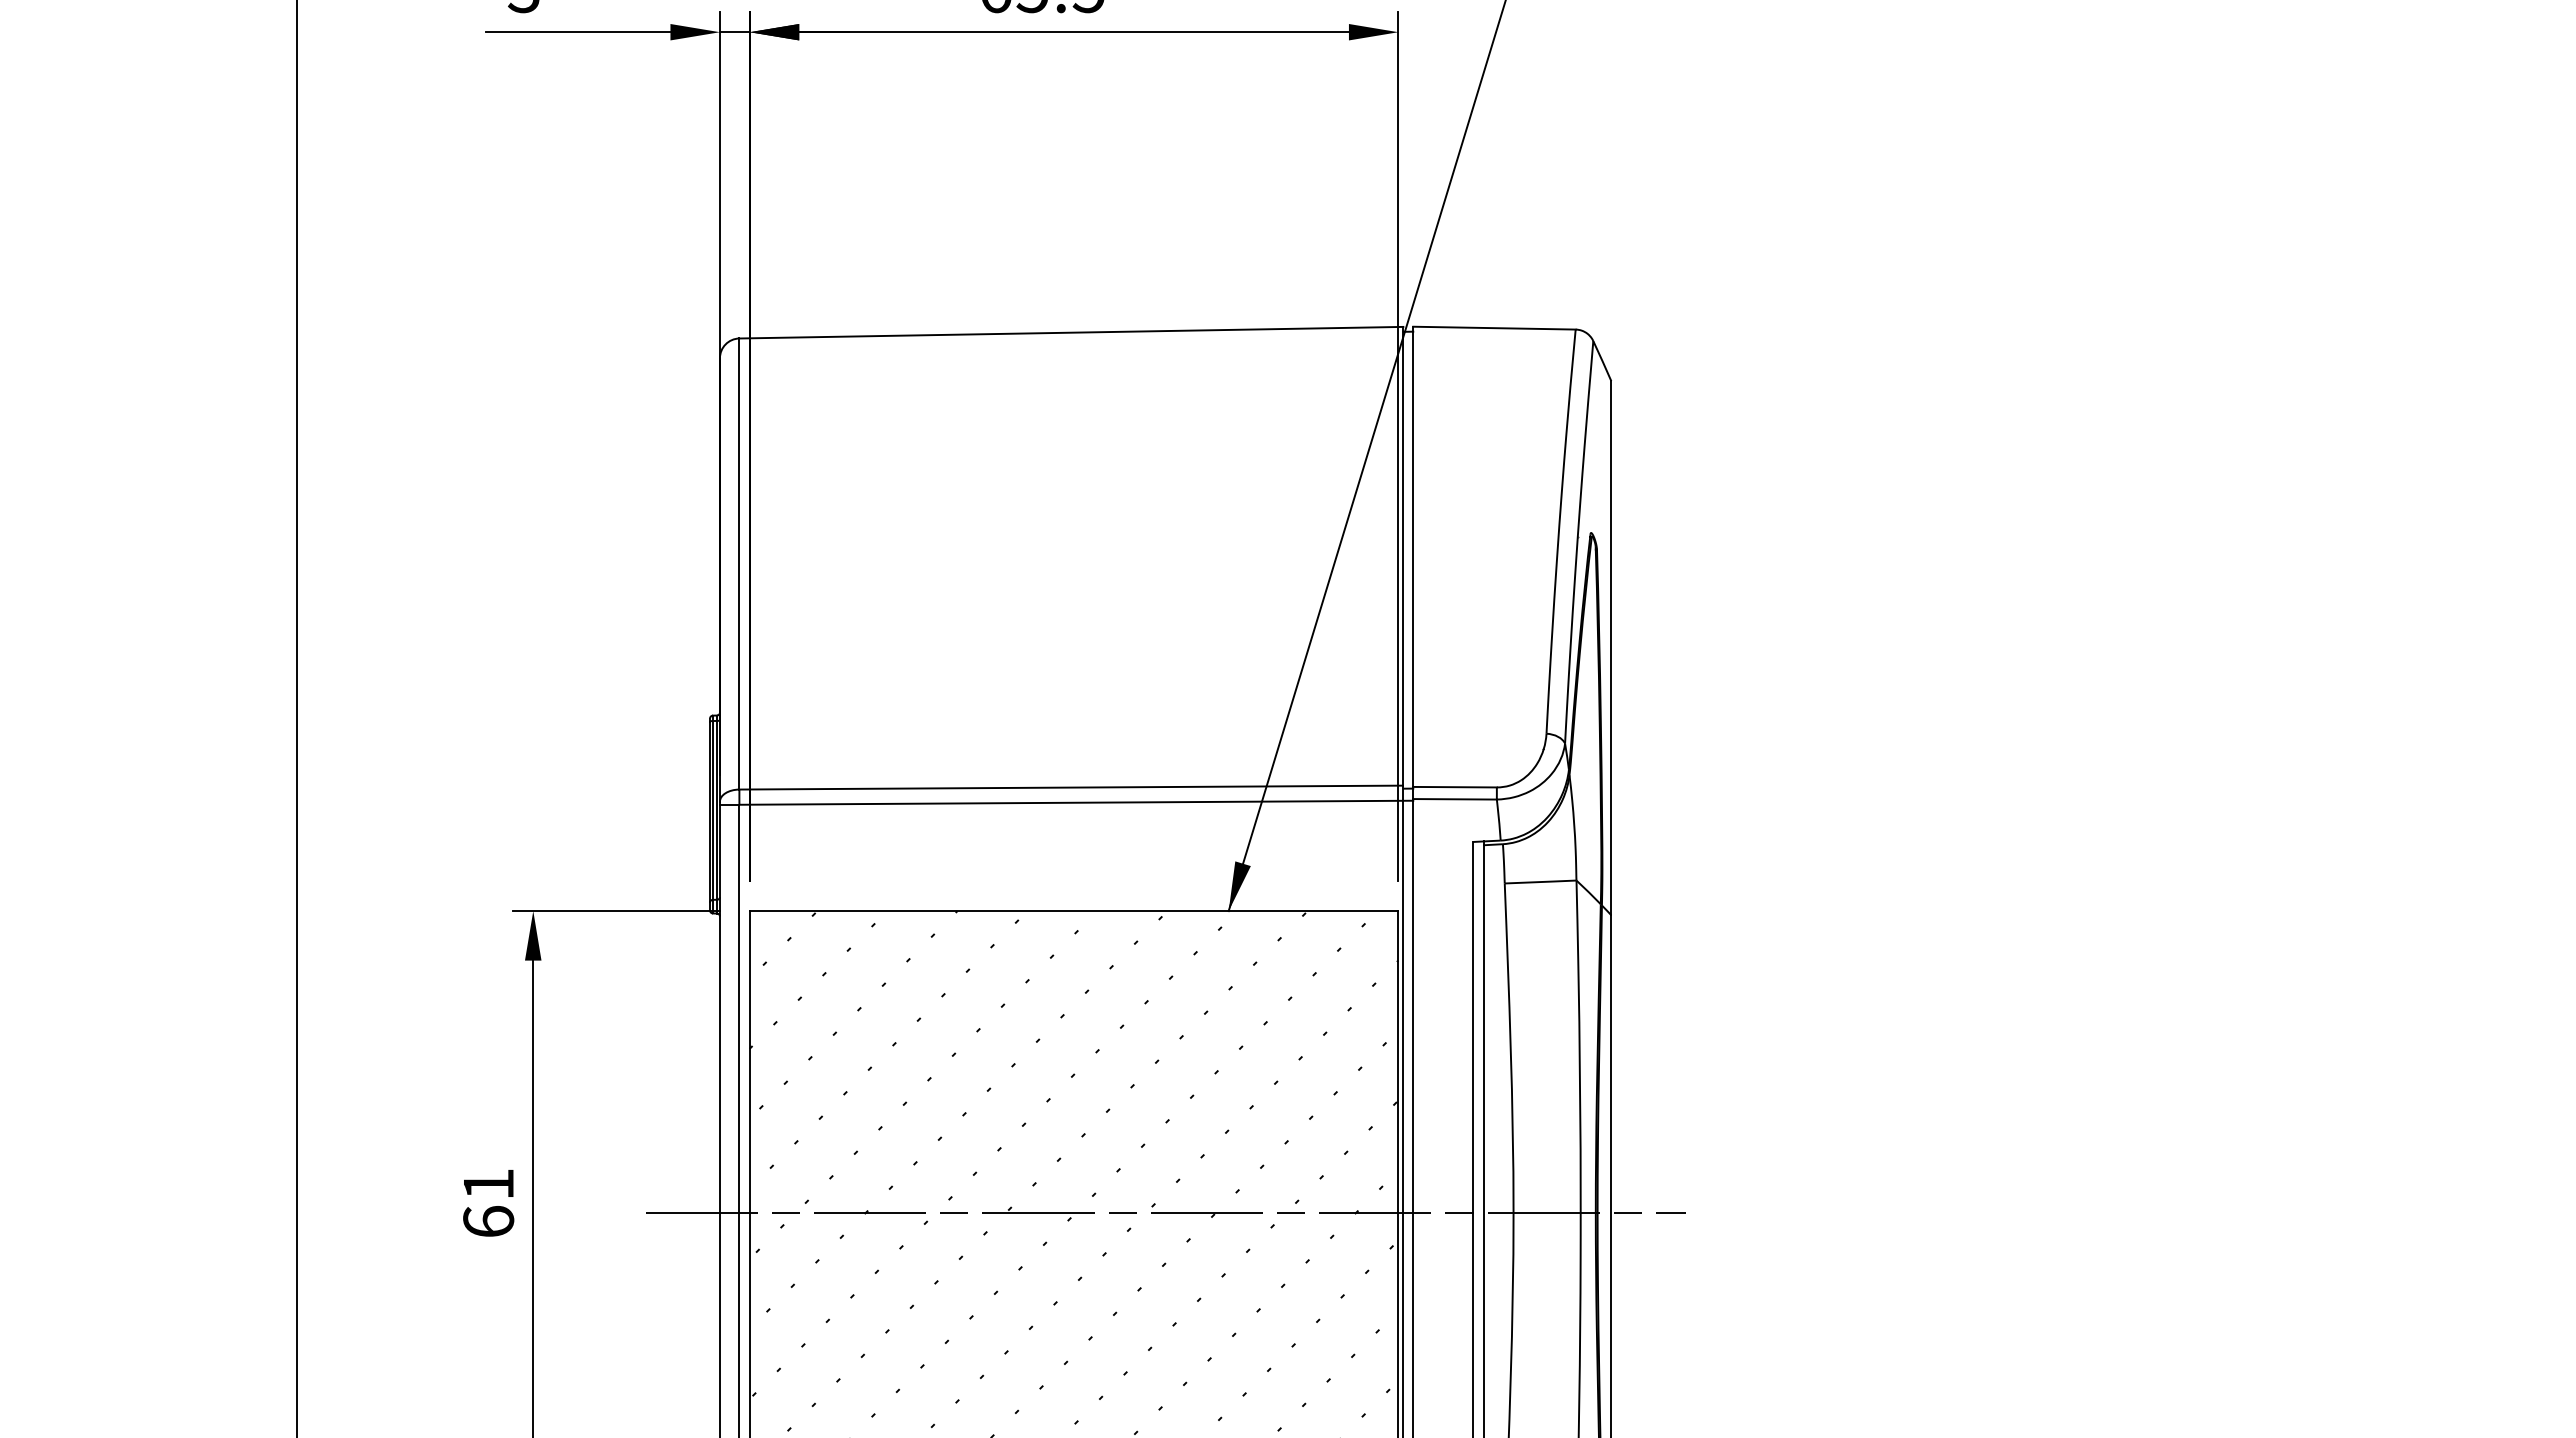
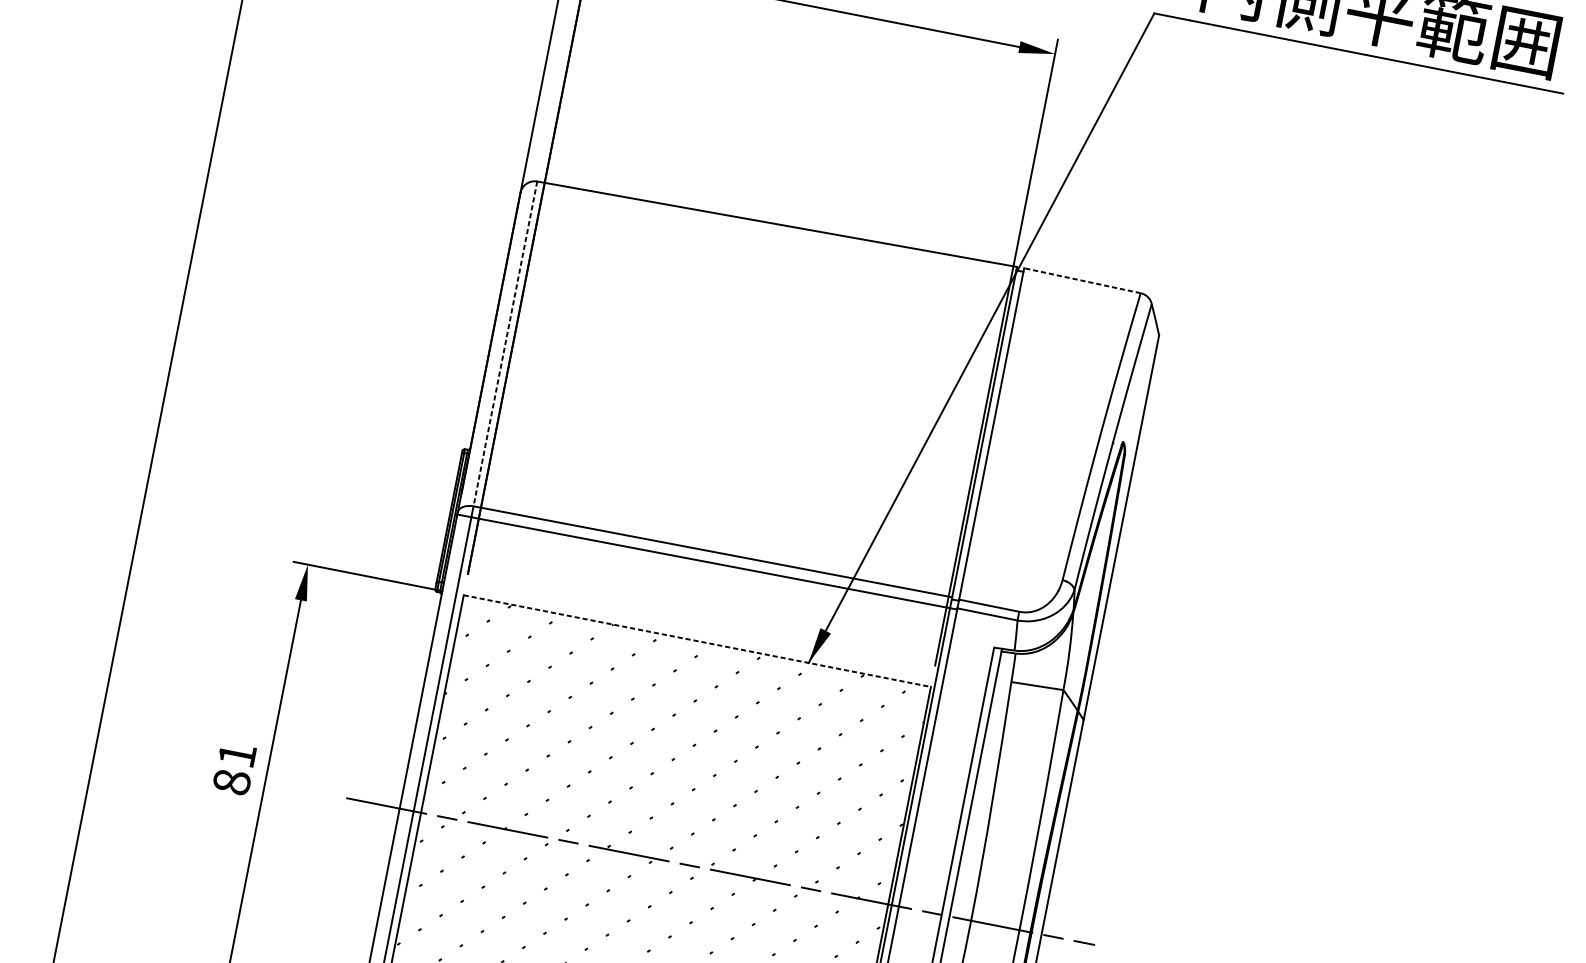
line: (1493, 328) -> (1081, 280), solid -> dashed
line: (739, 564) -> (505, 344), solid -> dashed
line: (1074, 911) -> (697, 641), solid -> dashed
text: (488, 1221) -> (231, 781), 61 -> 81

